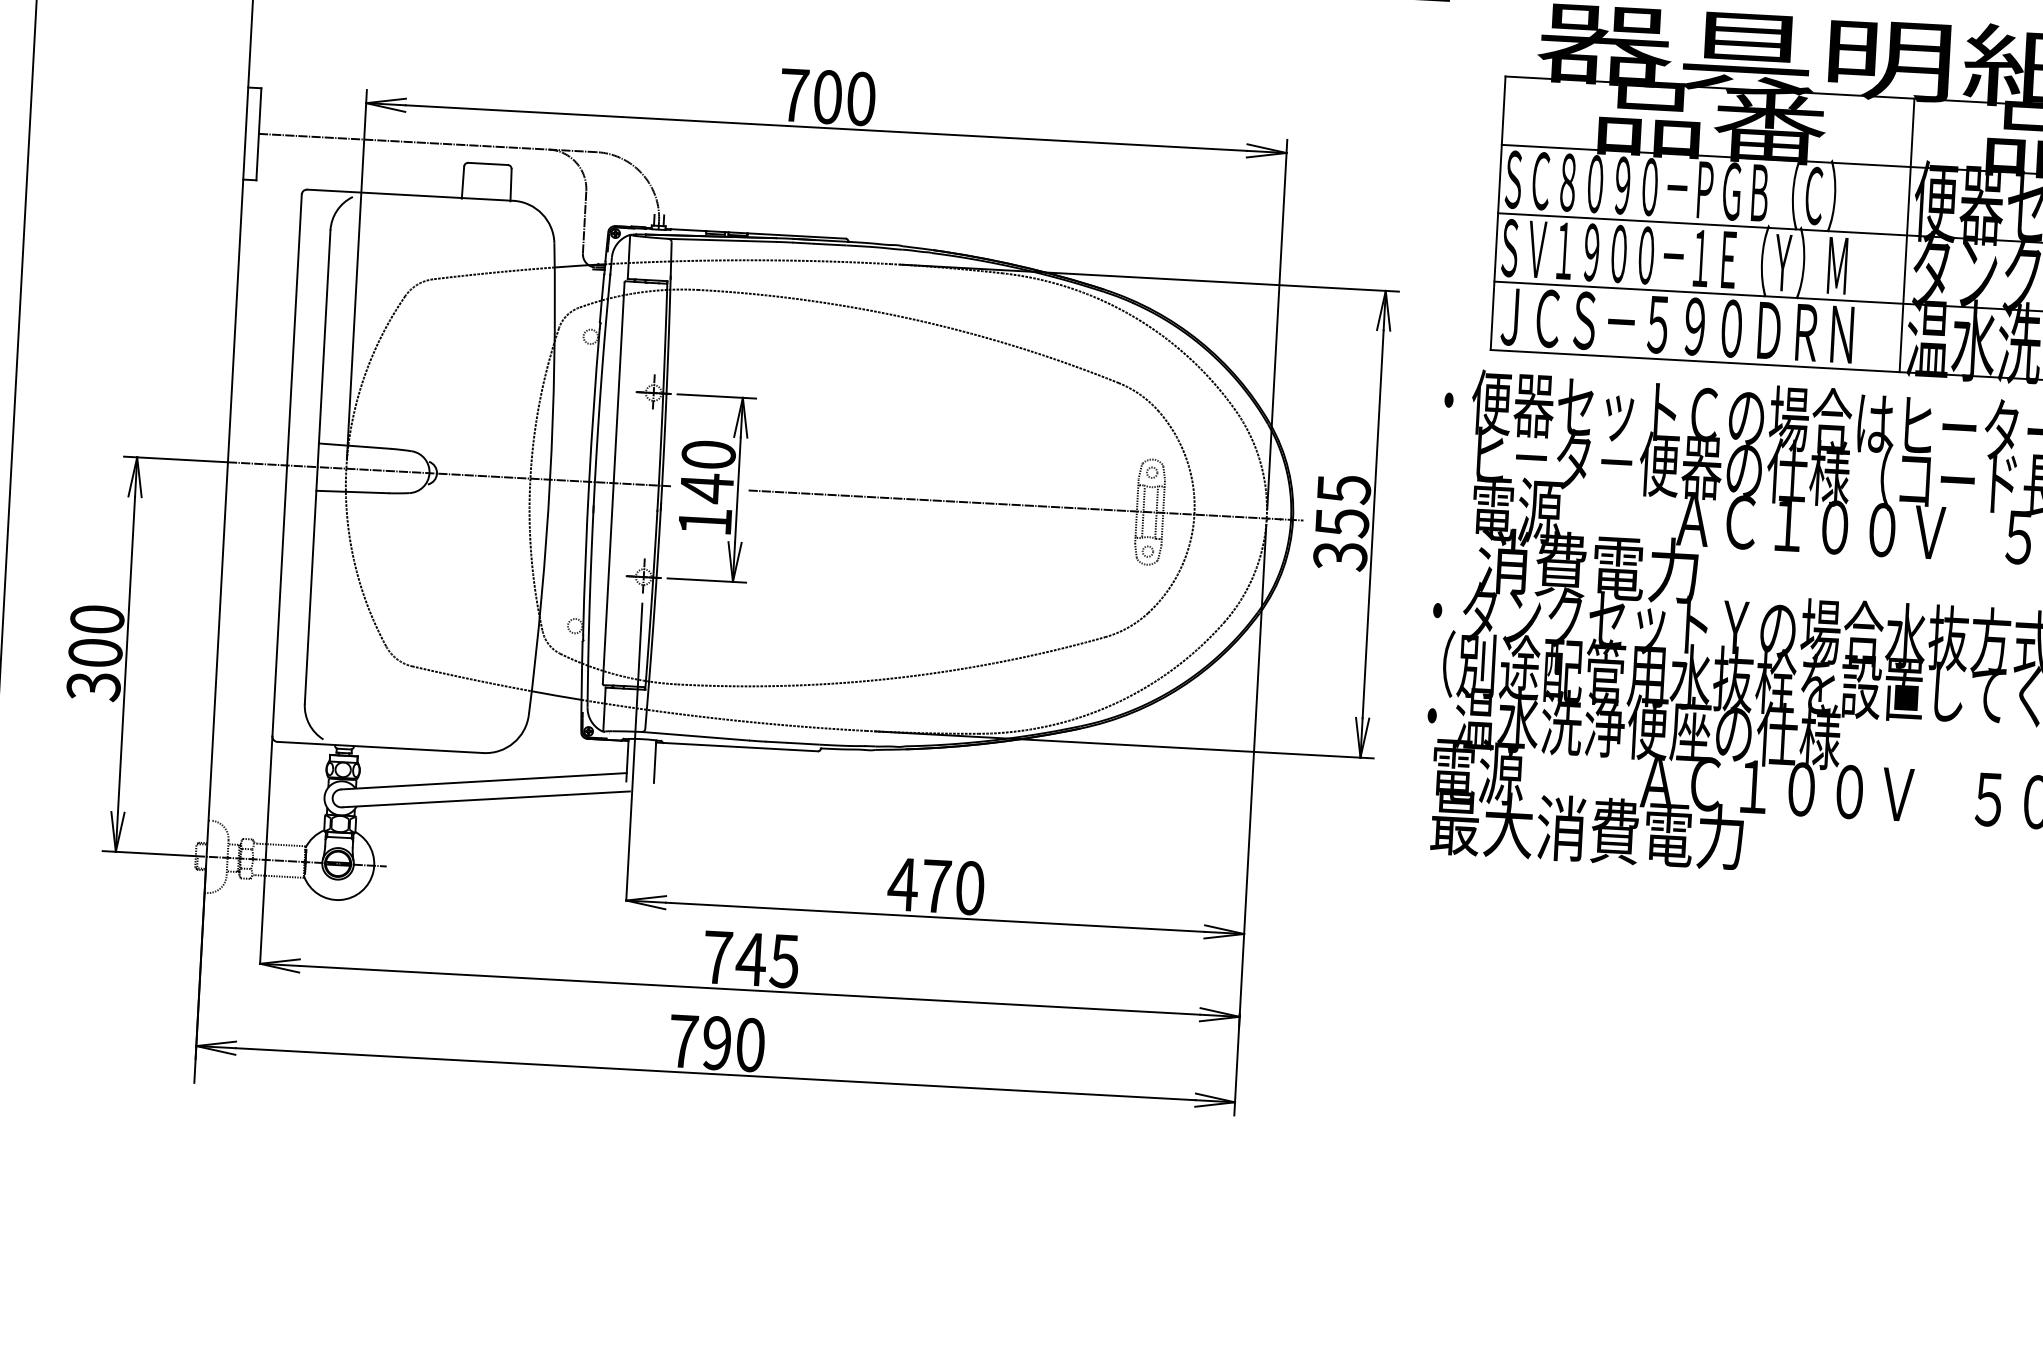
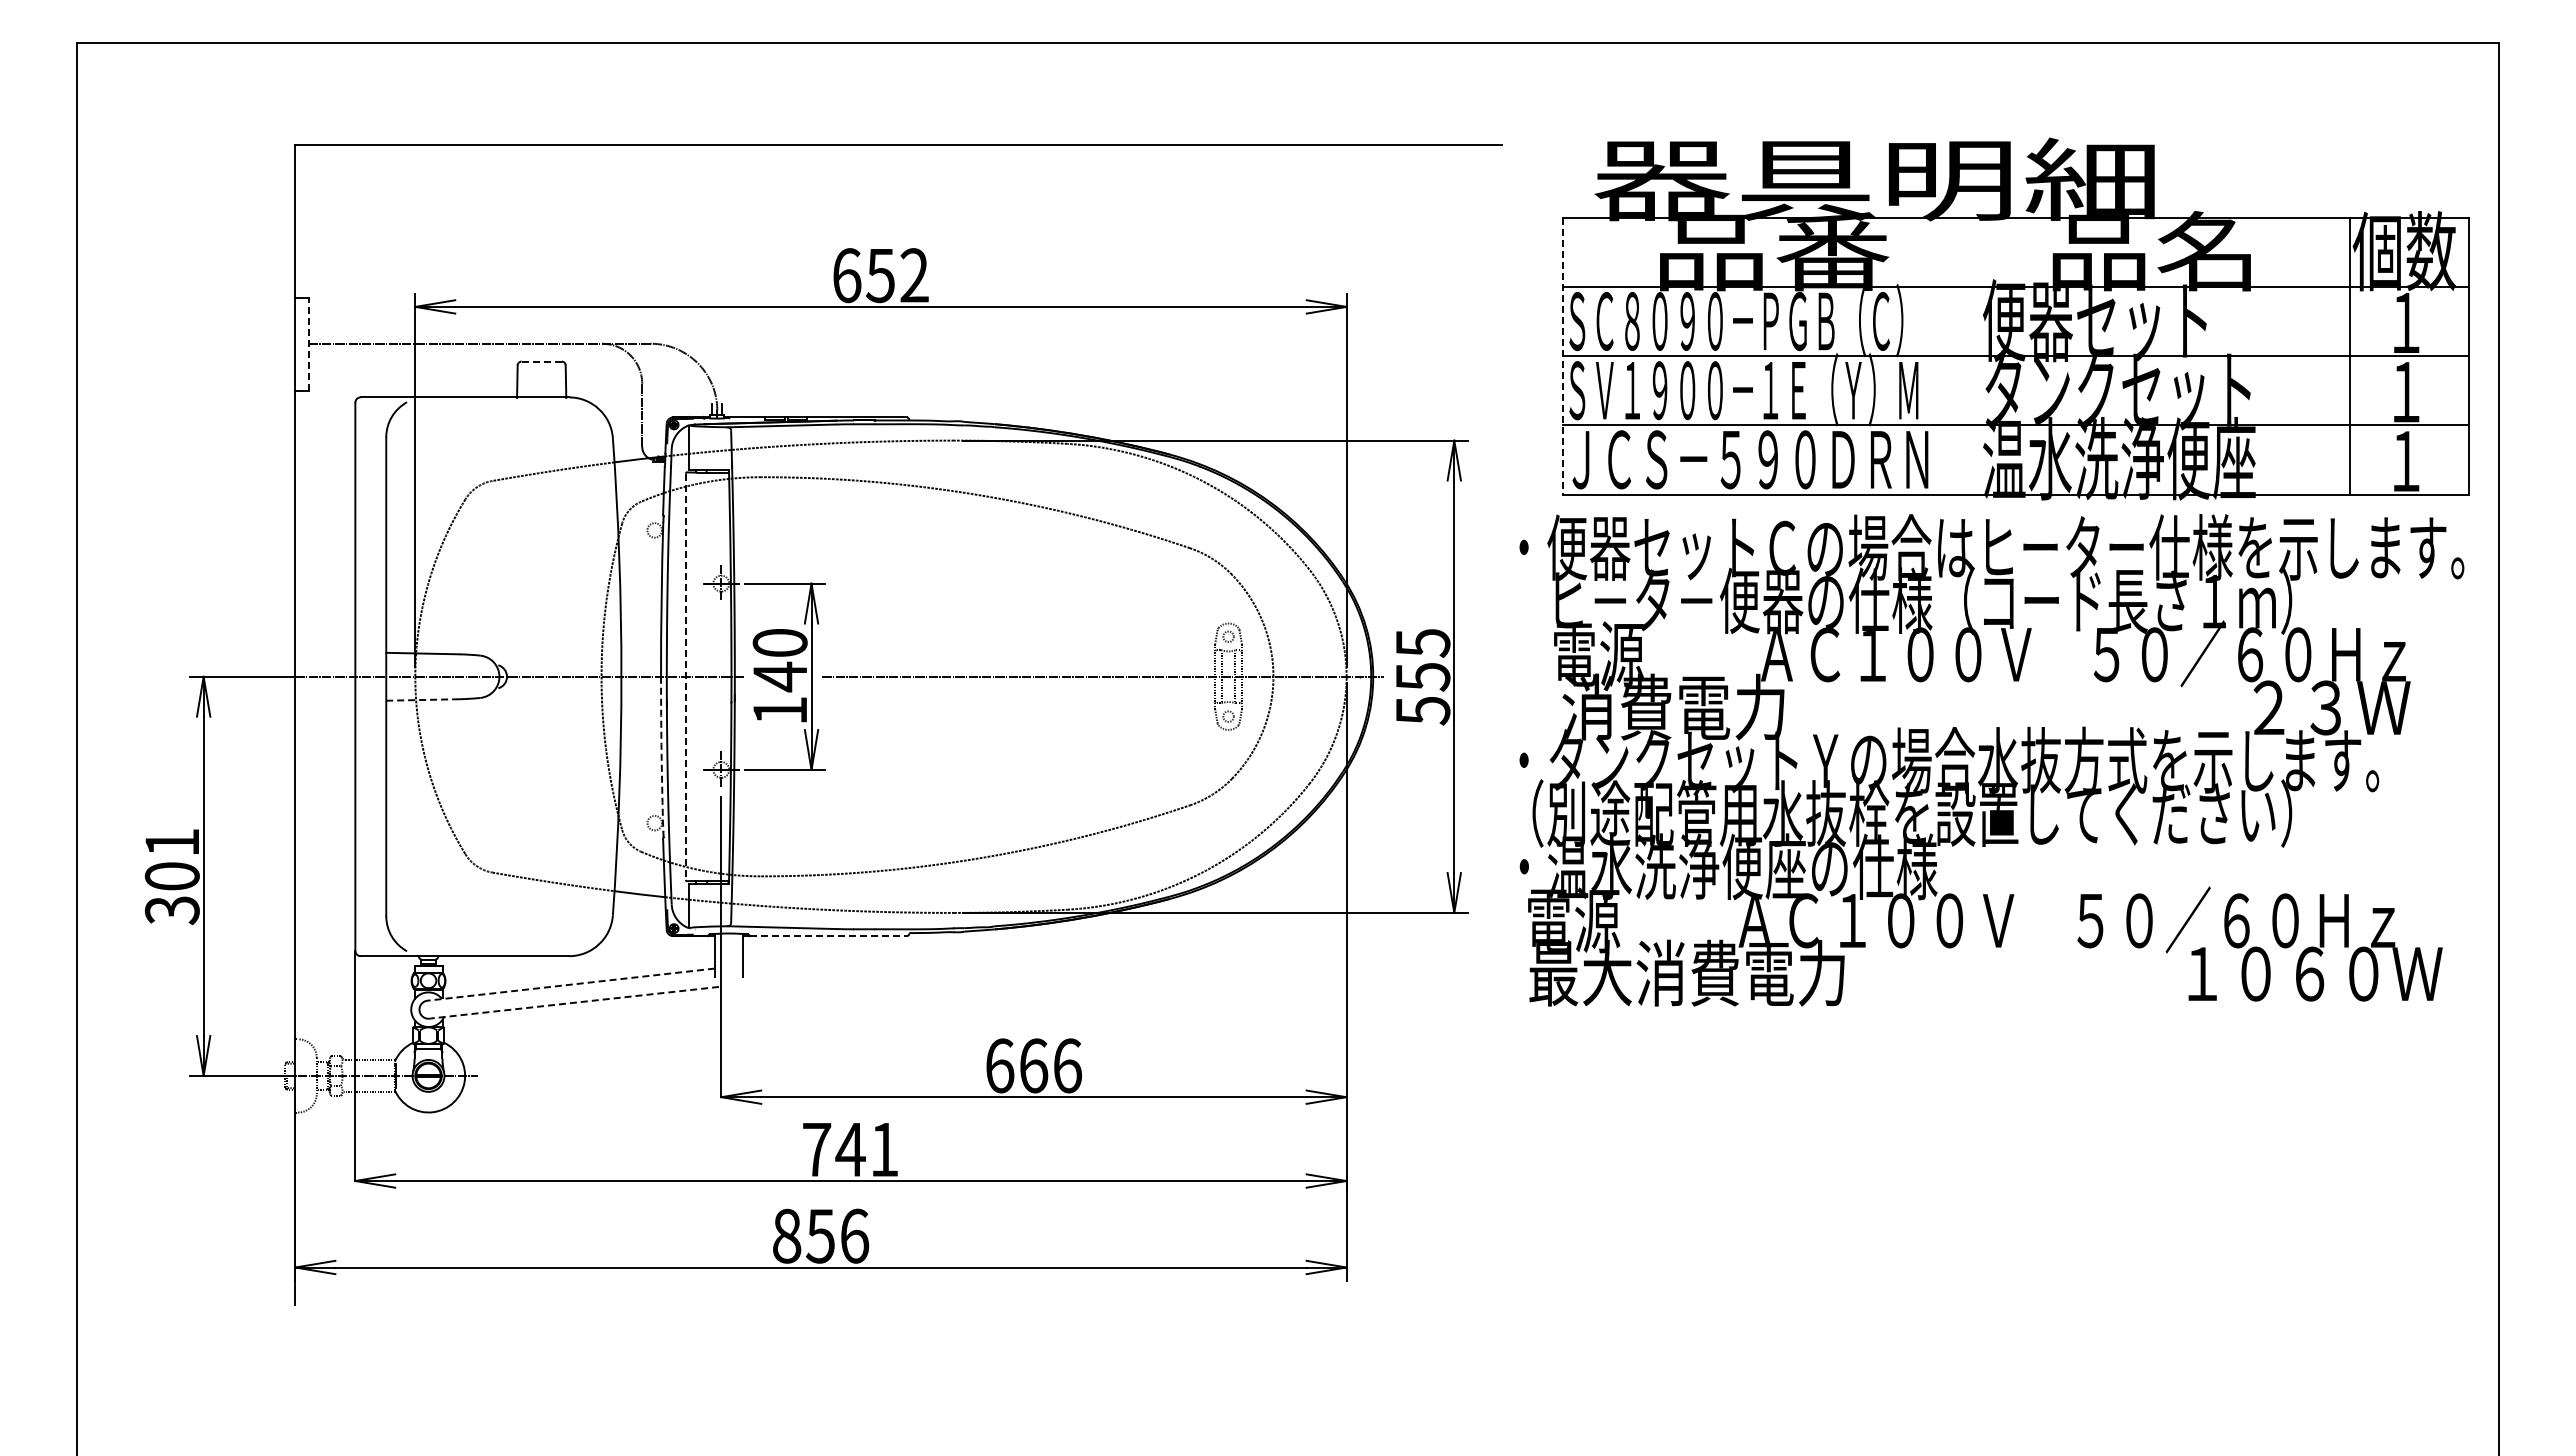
text: (827, 97) -> (880, 275), 700 -> 652
line: (258, 134) -> (308, 344), solid -> dashed
line: (487, 163) -> (541, 361), solid -> dashed
line: (1498, 213) -> (1563, 356), solid -> dashed
line: (1907, 234) -> (1977, 355), removed
line: (613, 483) -> (685, 677), solid -> dashed
line: (352, 492) -> (422, 700), solid -> dashed
text: (1339, 556) -> (1422, 711), 355 -> 555
arc: (585, 558) -> (661, 754), solid -> dashed
text: (96, 619) -> (171, 842), 300 -> 301
line: (740, 747) -> (828, 936), solid -> dashed
line: (483, 781) -> (570, 984), solid -> dashed
line: (486, 799) -> (574, 1002), solid -> dashed
text: (935, 885) -> (1032, 1065), 470 -> 666
text: (783, 961) -> (883, 1150), 745 -> 741
text: (717, 1042) -> (821, 1235), 790 -> 856

